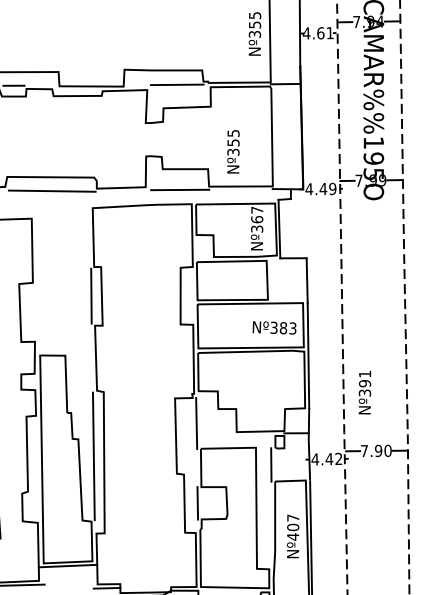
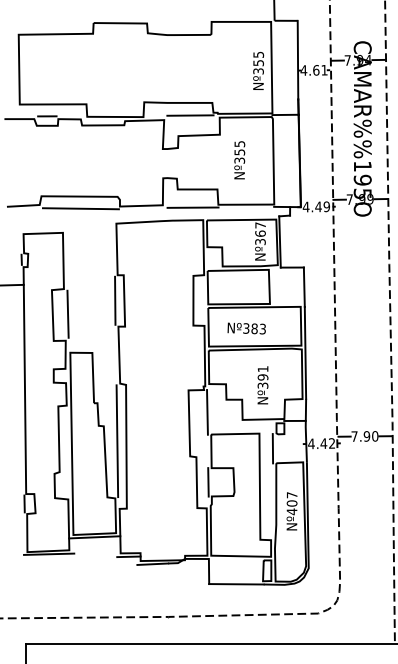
text: (233, 152) -> (239, 160), moved
line: (36, 310) -> (67, 313), added
text: (274, 327) -> (246, 328), moved
text: (364, 392) -> (262, 385), moved

